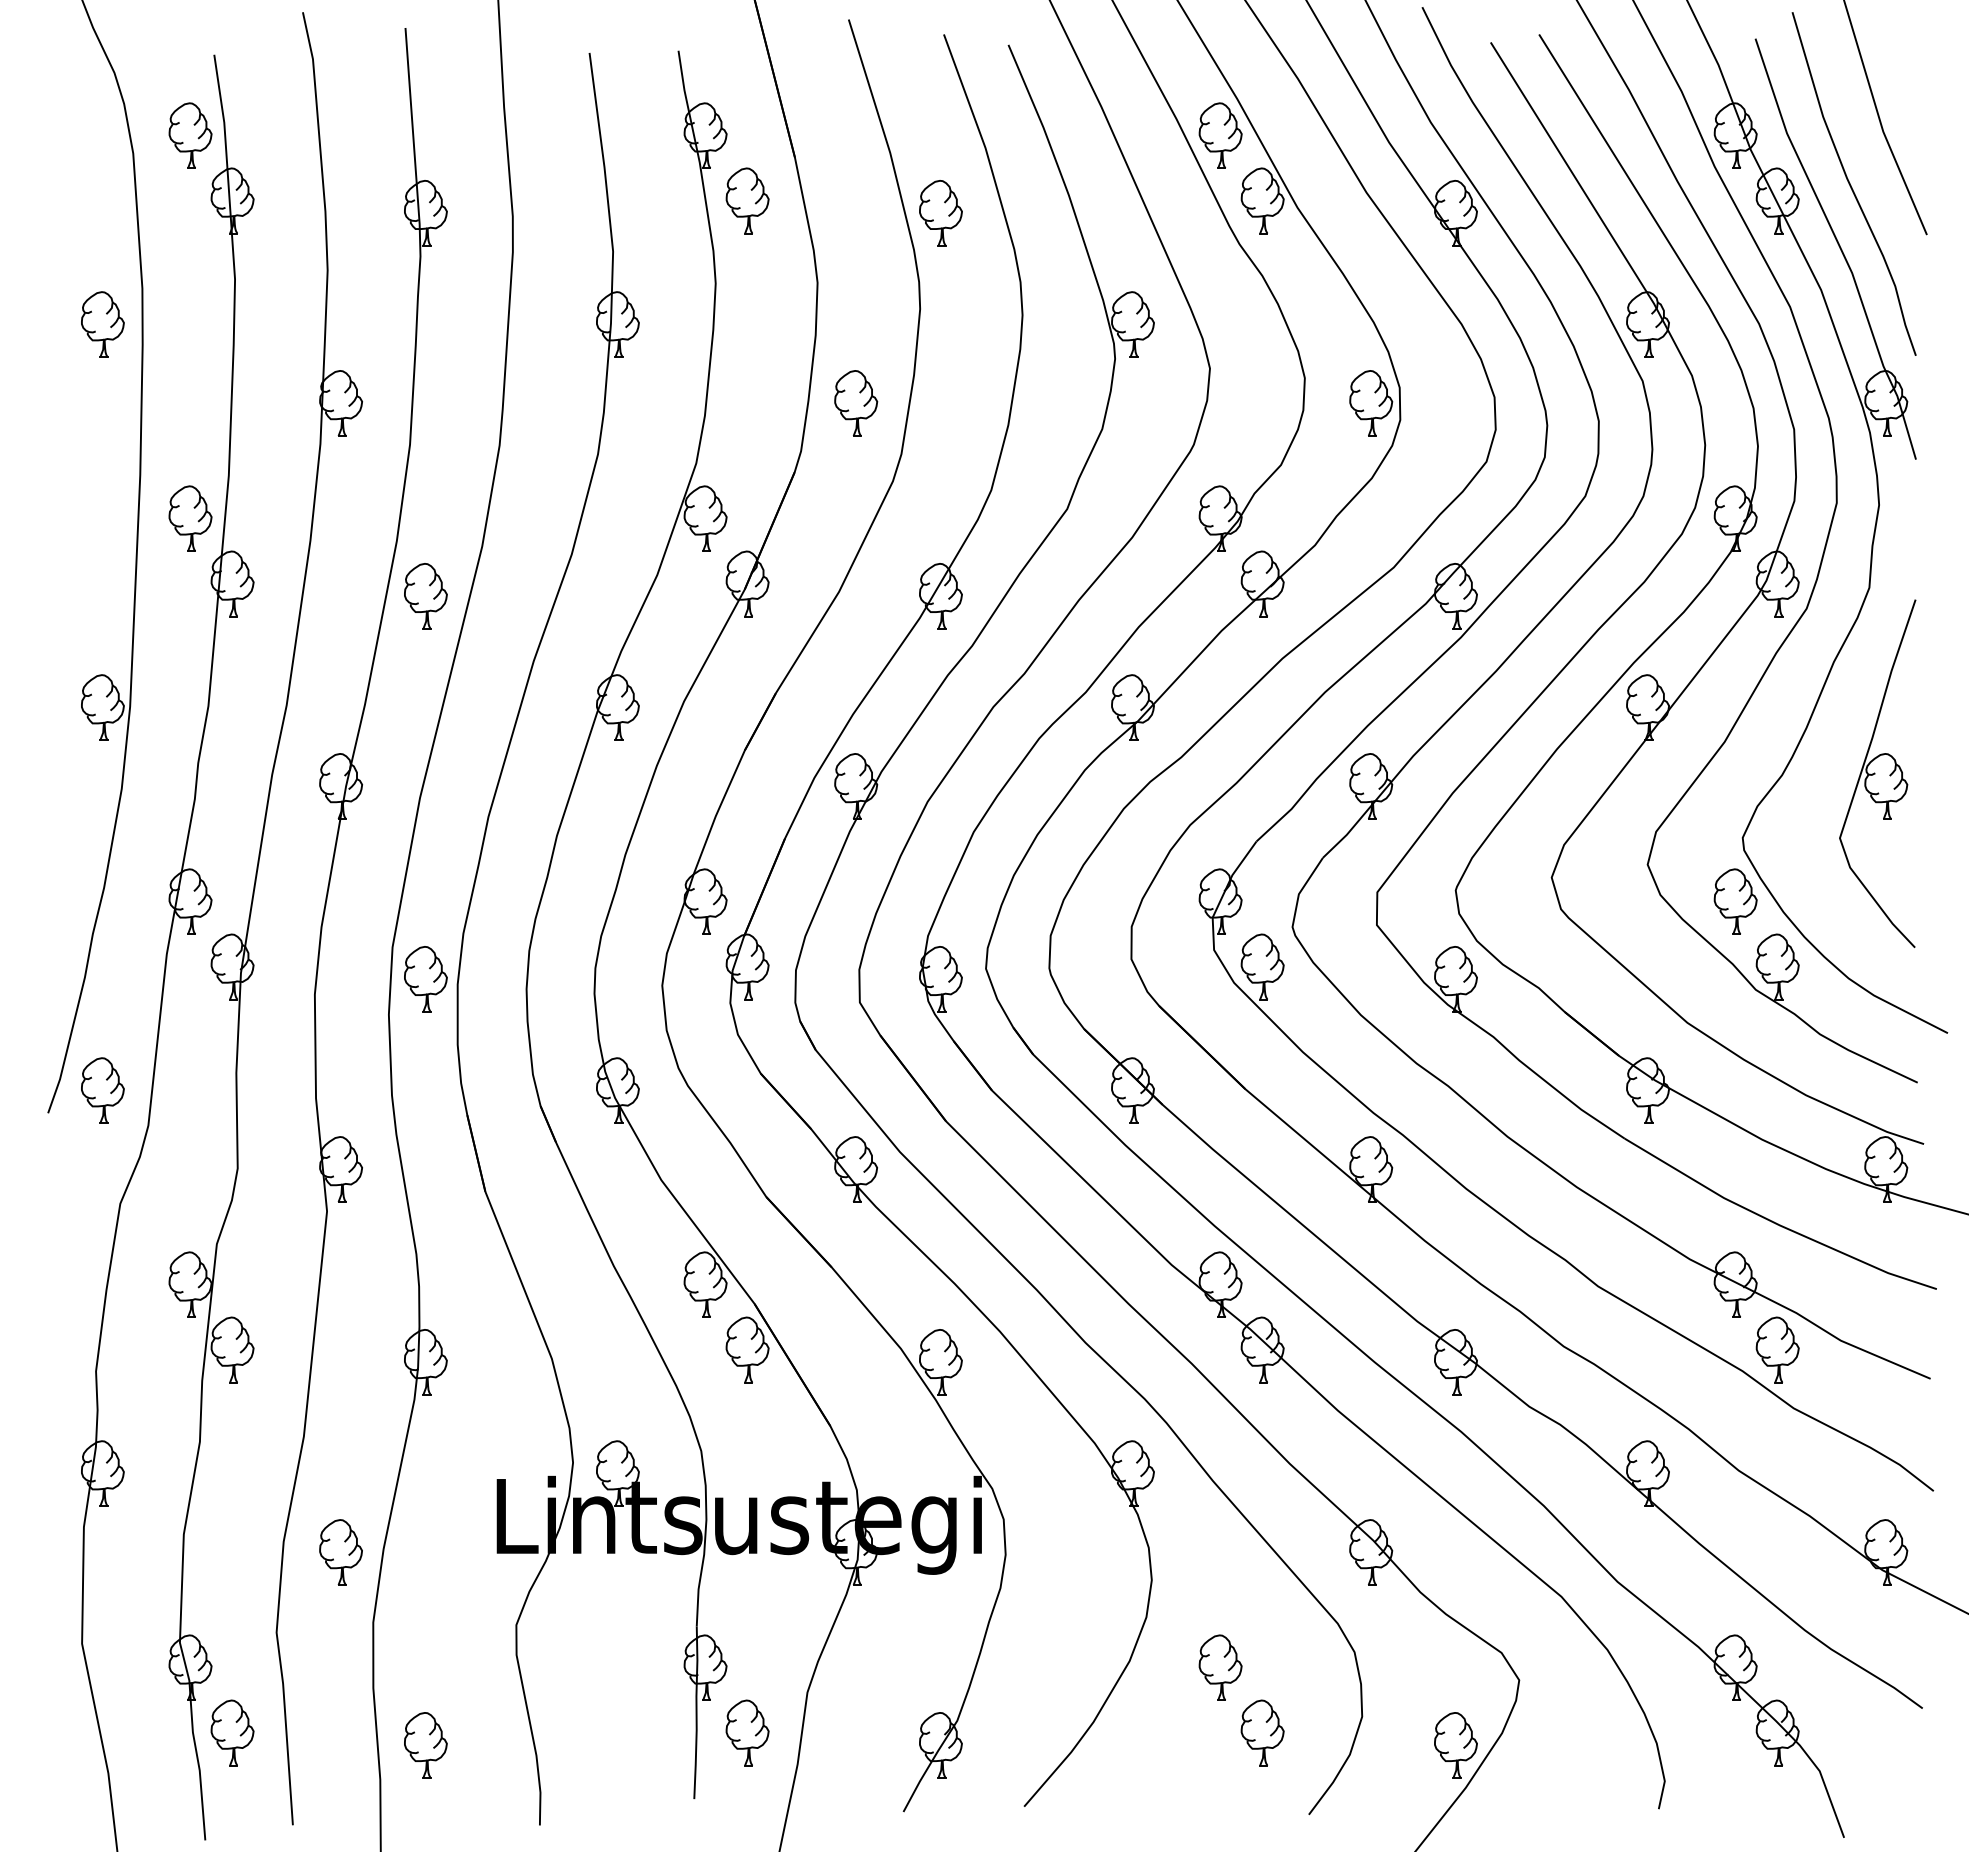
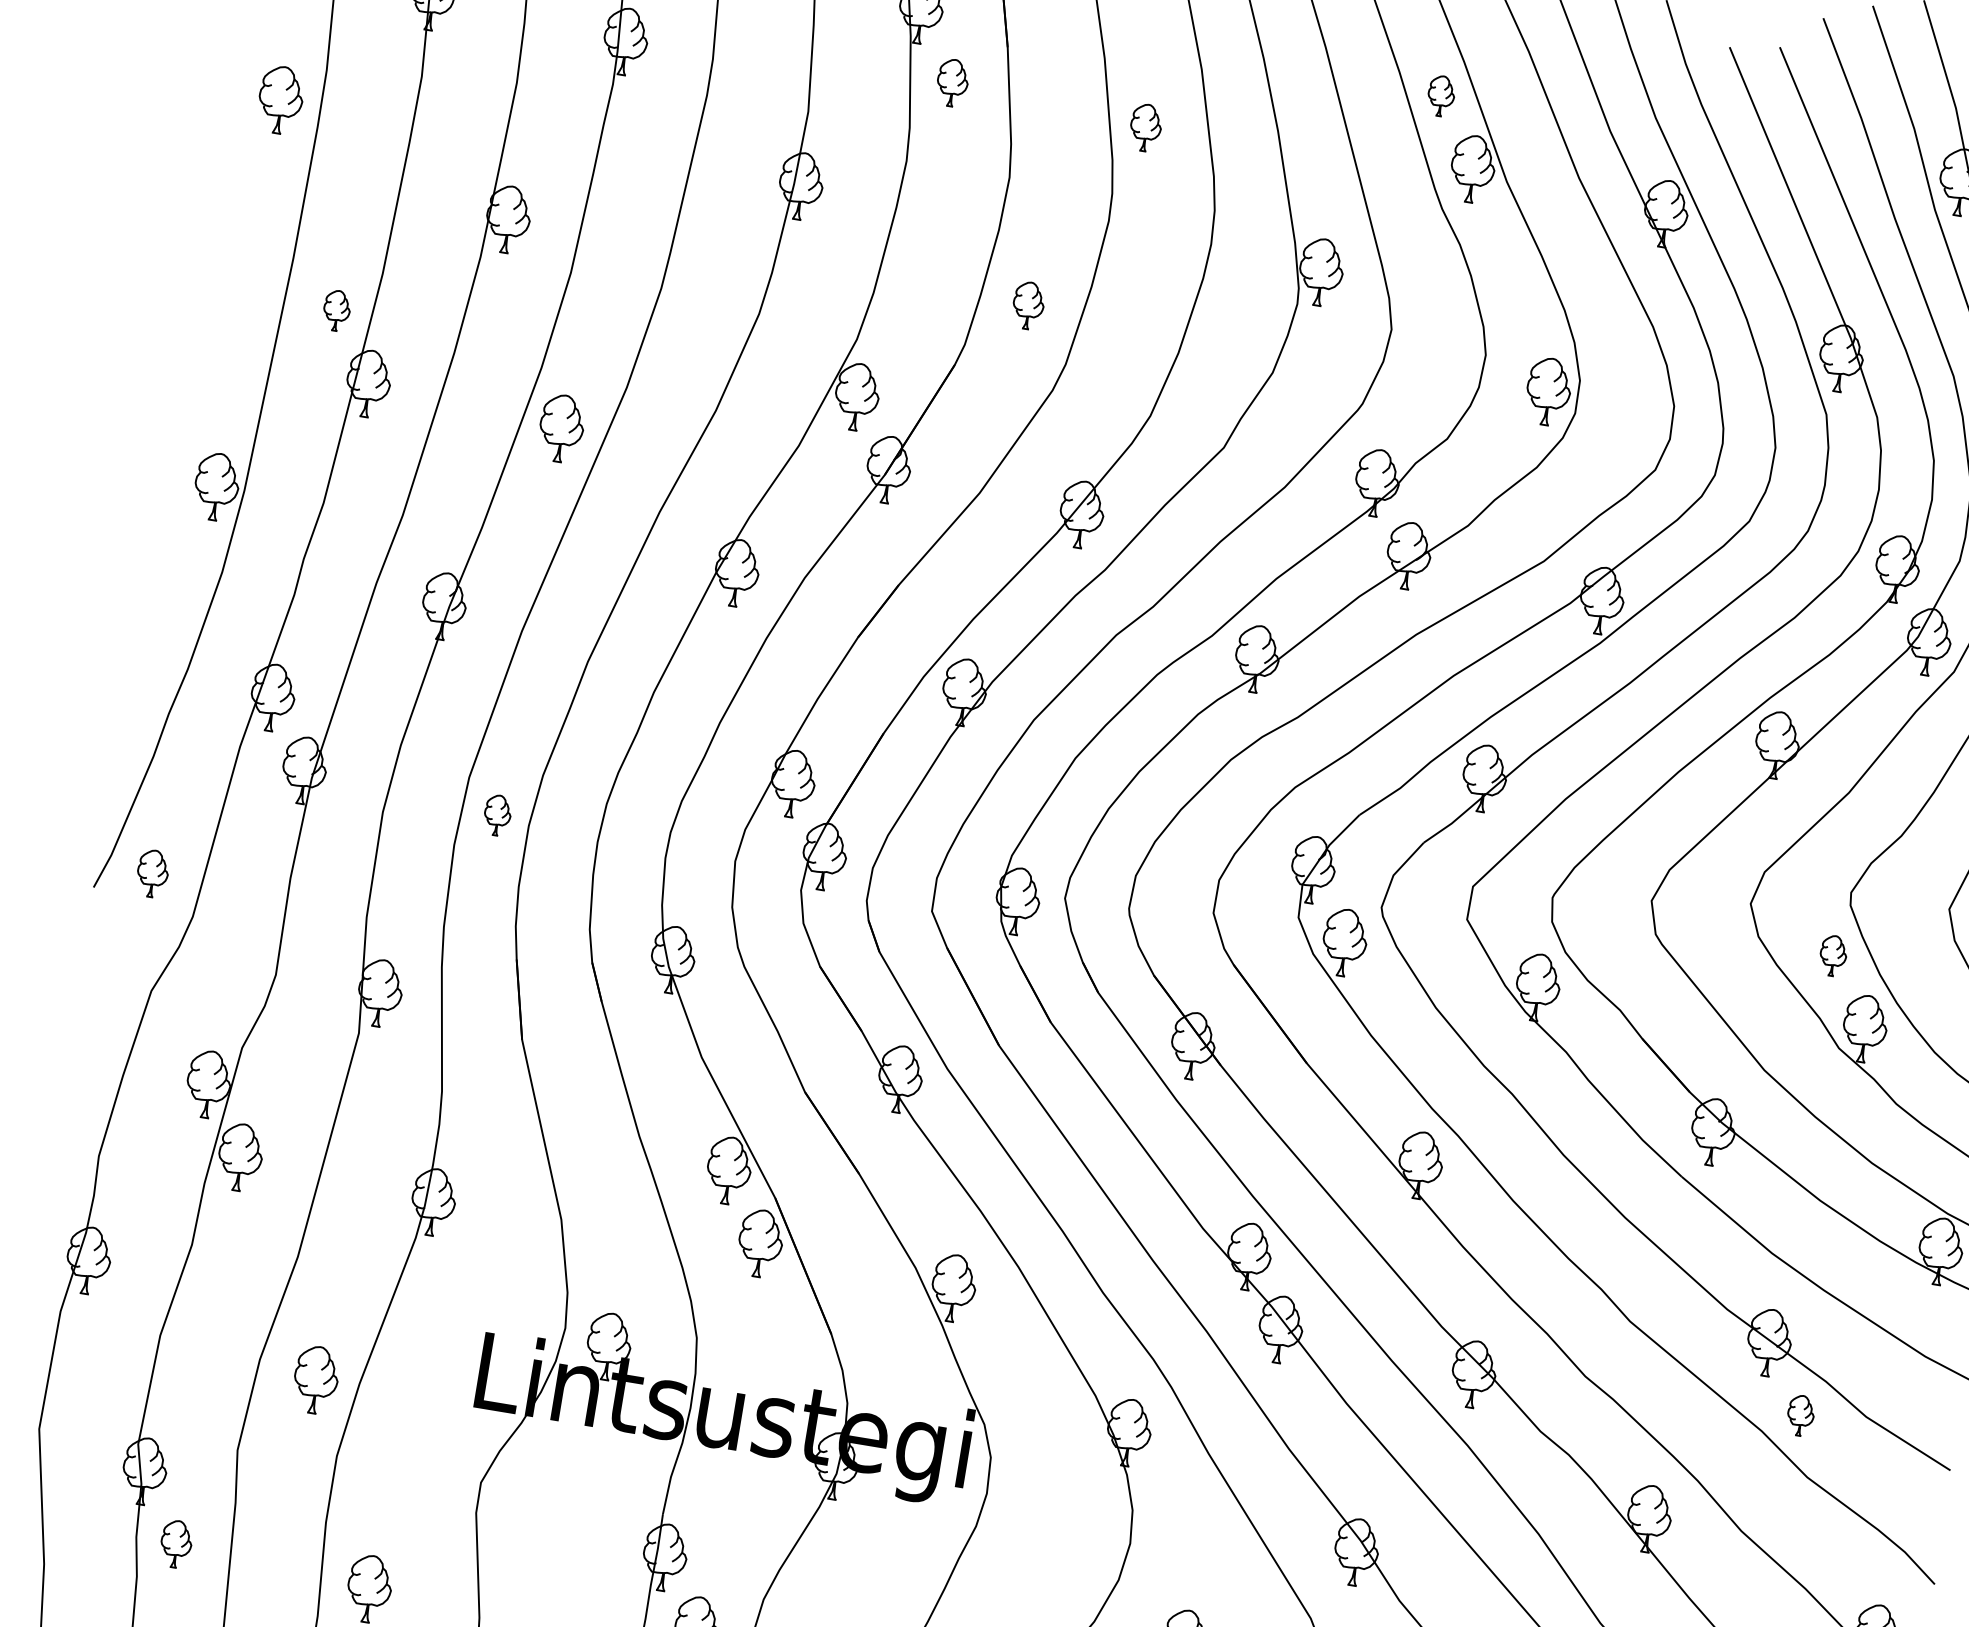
part: (1220, 135) -> (1441, 96), size x0.6
part: (747, 200) -> (952, 82), size x0.7
part: (940, 213) -> (1145, 127), size x0.7
part: (856, 403) -> (1028, 305), size x0.7
part: (190, 518) -> (336, 310), size x0.6
part: (1735, 901) -> (1833, 955), size x0.6
part: (425, 979) -> (497, 815), size x0.6
part: (102, 1090) -> (152, 873), size x0.7
part: (1777, 1349) -> (1800, 1415), size x0.6
part: (232, 1732) -> (176, 1543), size x0.7

